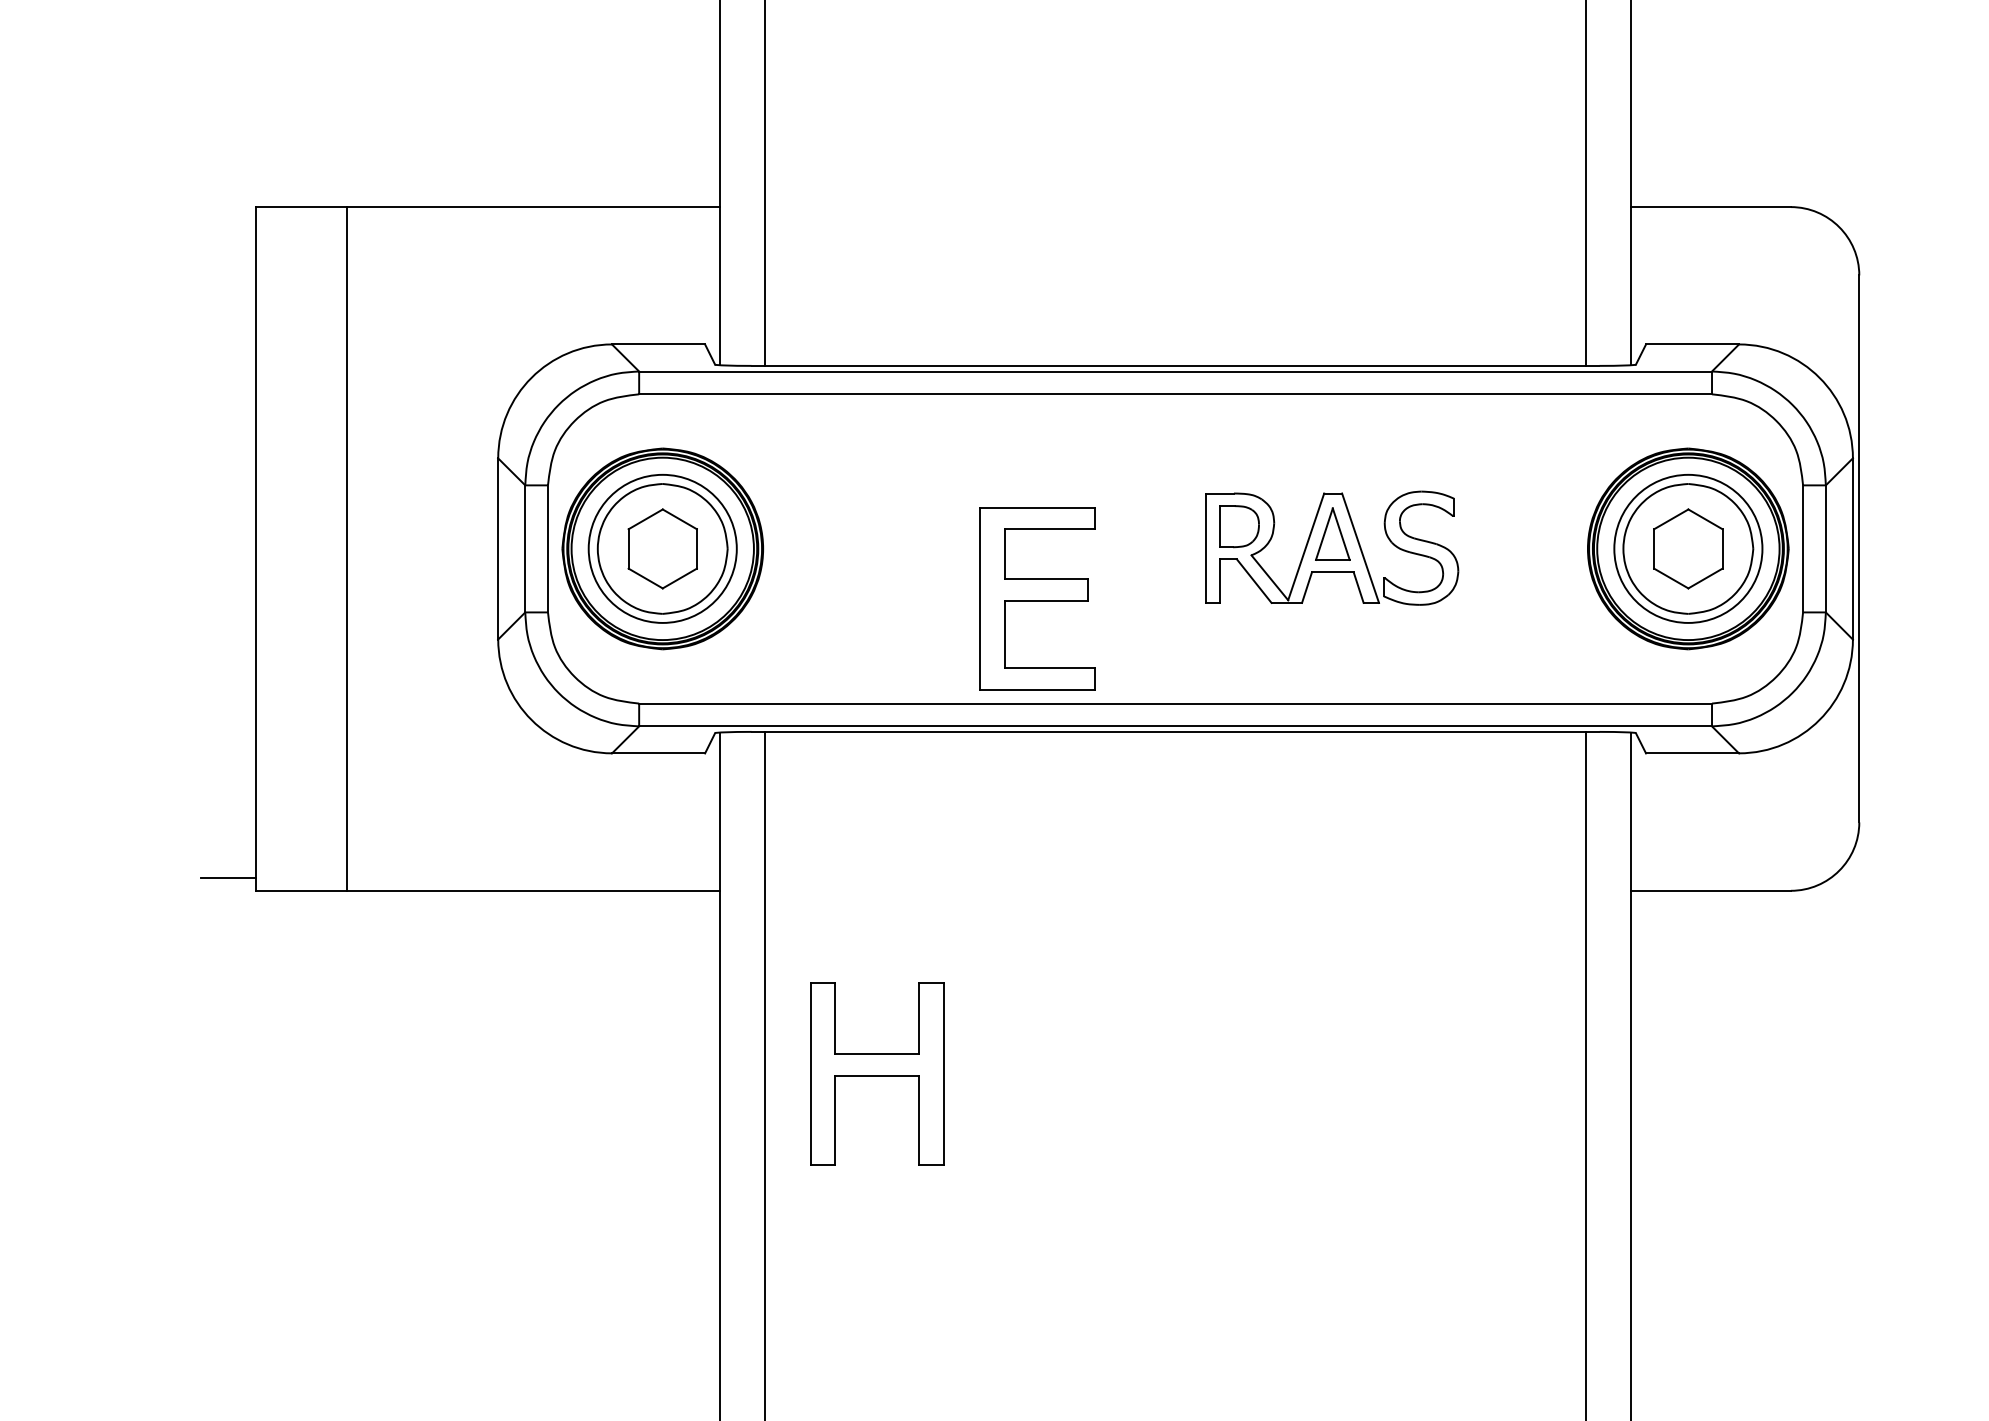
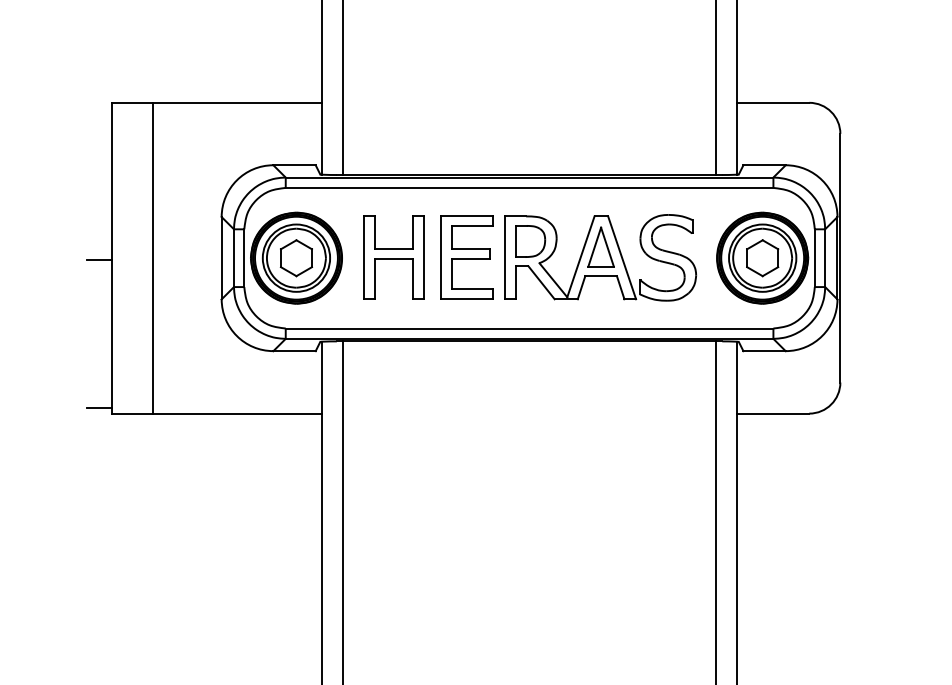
part: (1331, 547) -> (600, 257), size x1.67
line: (227, 553) -> (98, 260), added
part: (1036, 597) -> (466, 257), moved
part: (876, 1073) -> (393, 257), moved

